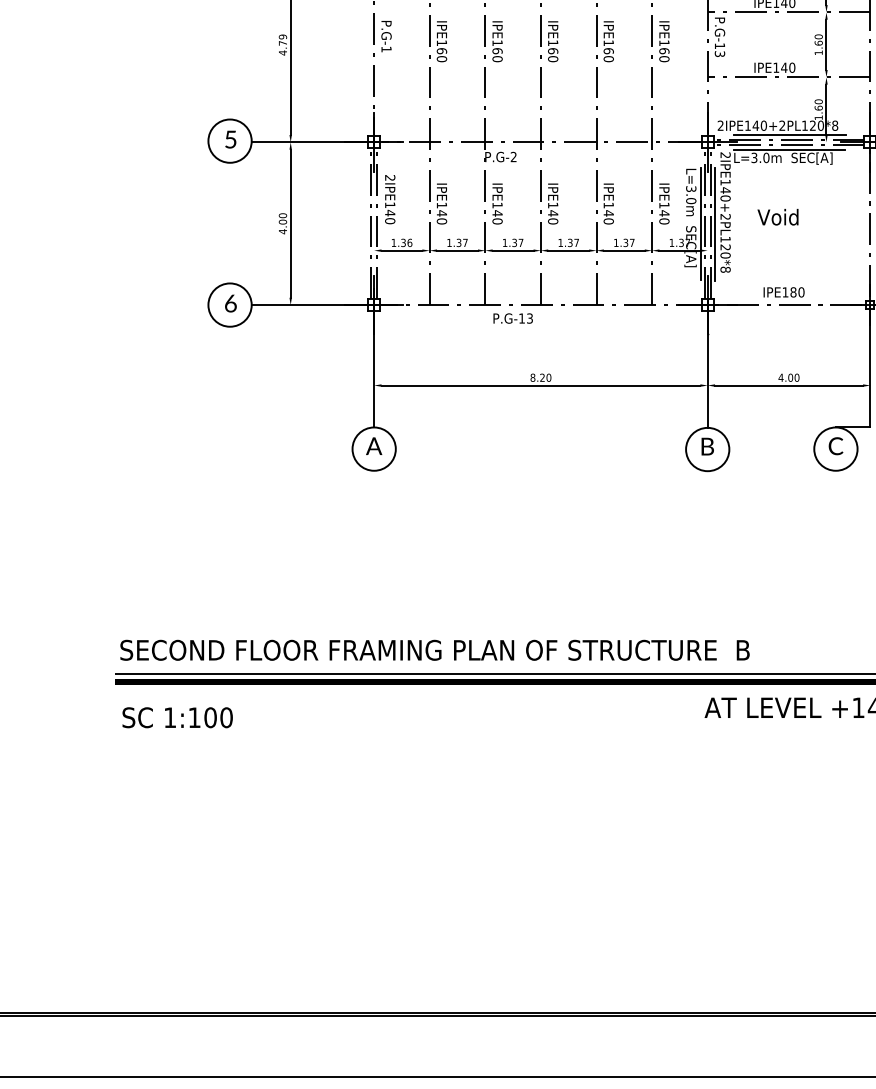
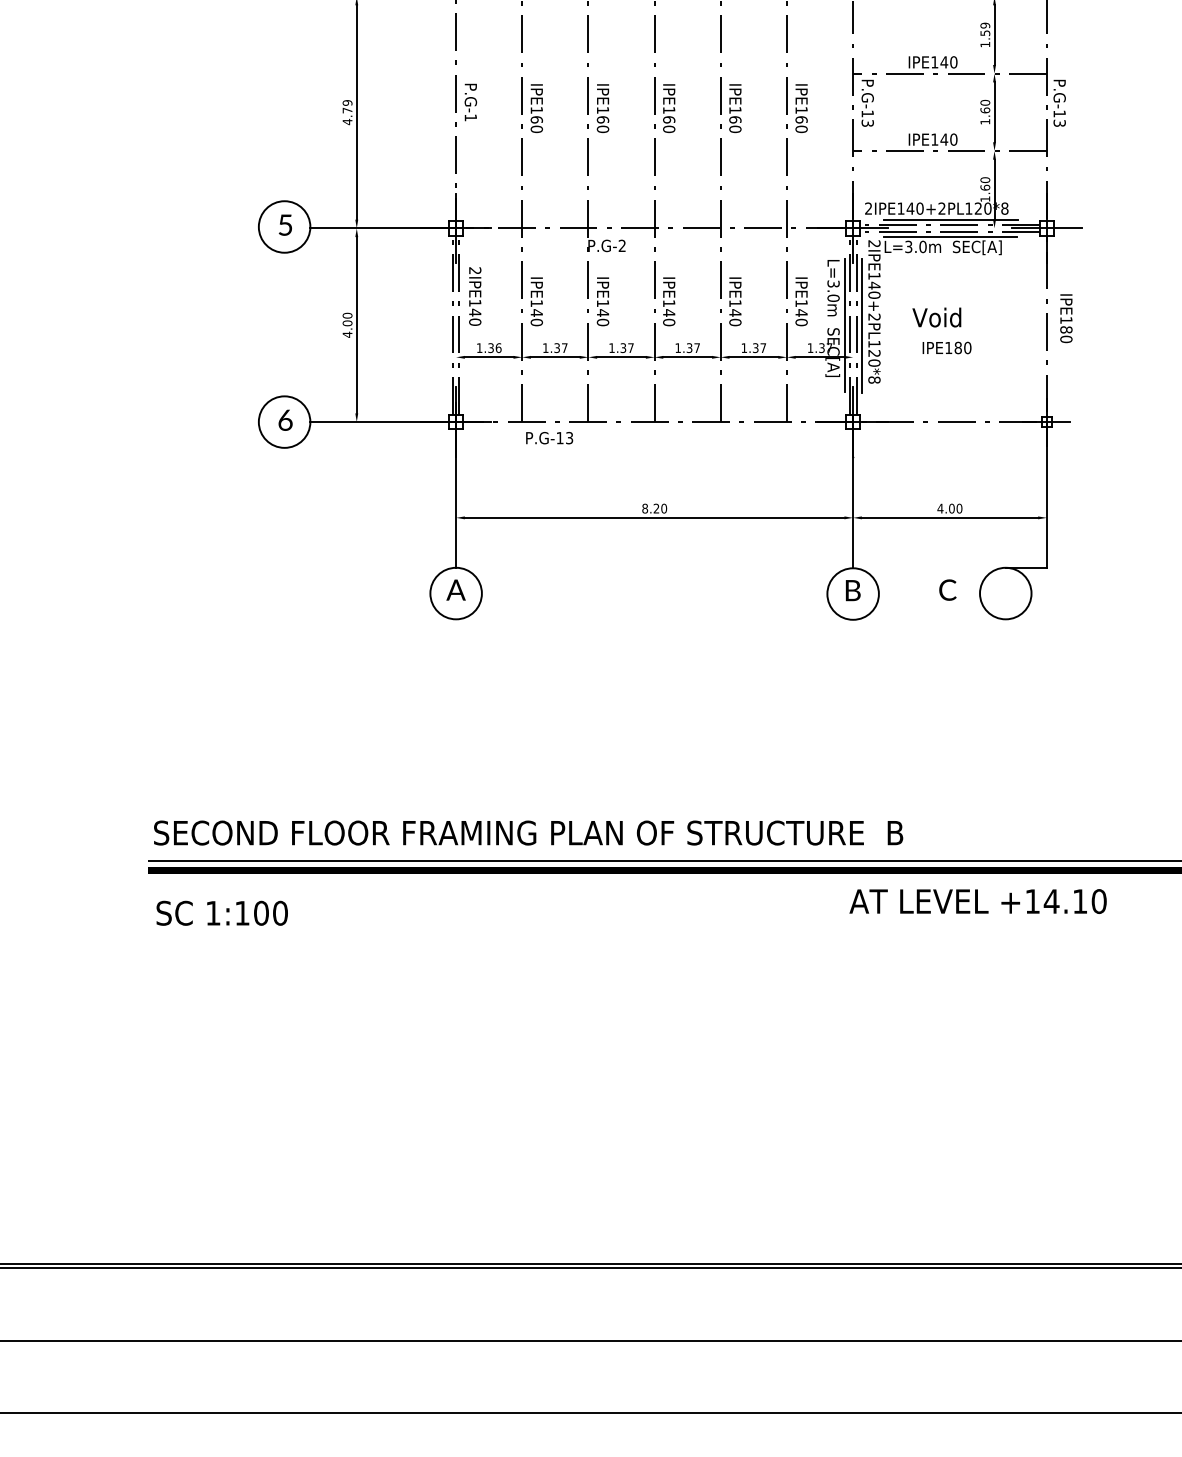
text: (783, 291) -> (946, 347), moved
text: (513, 318) -> (549, 438), moved
text: (835, 445) -> (947, 589), moved

